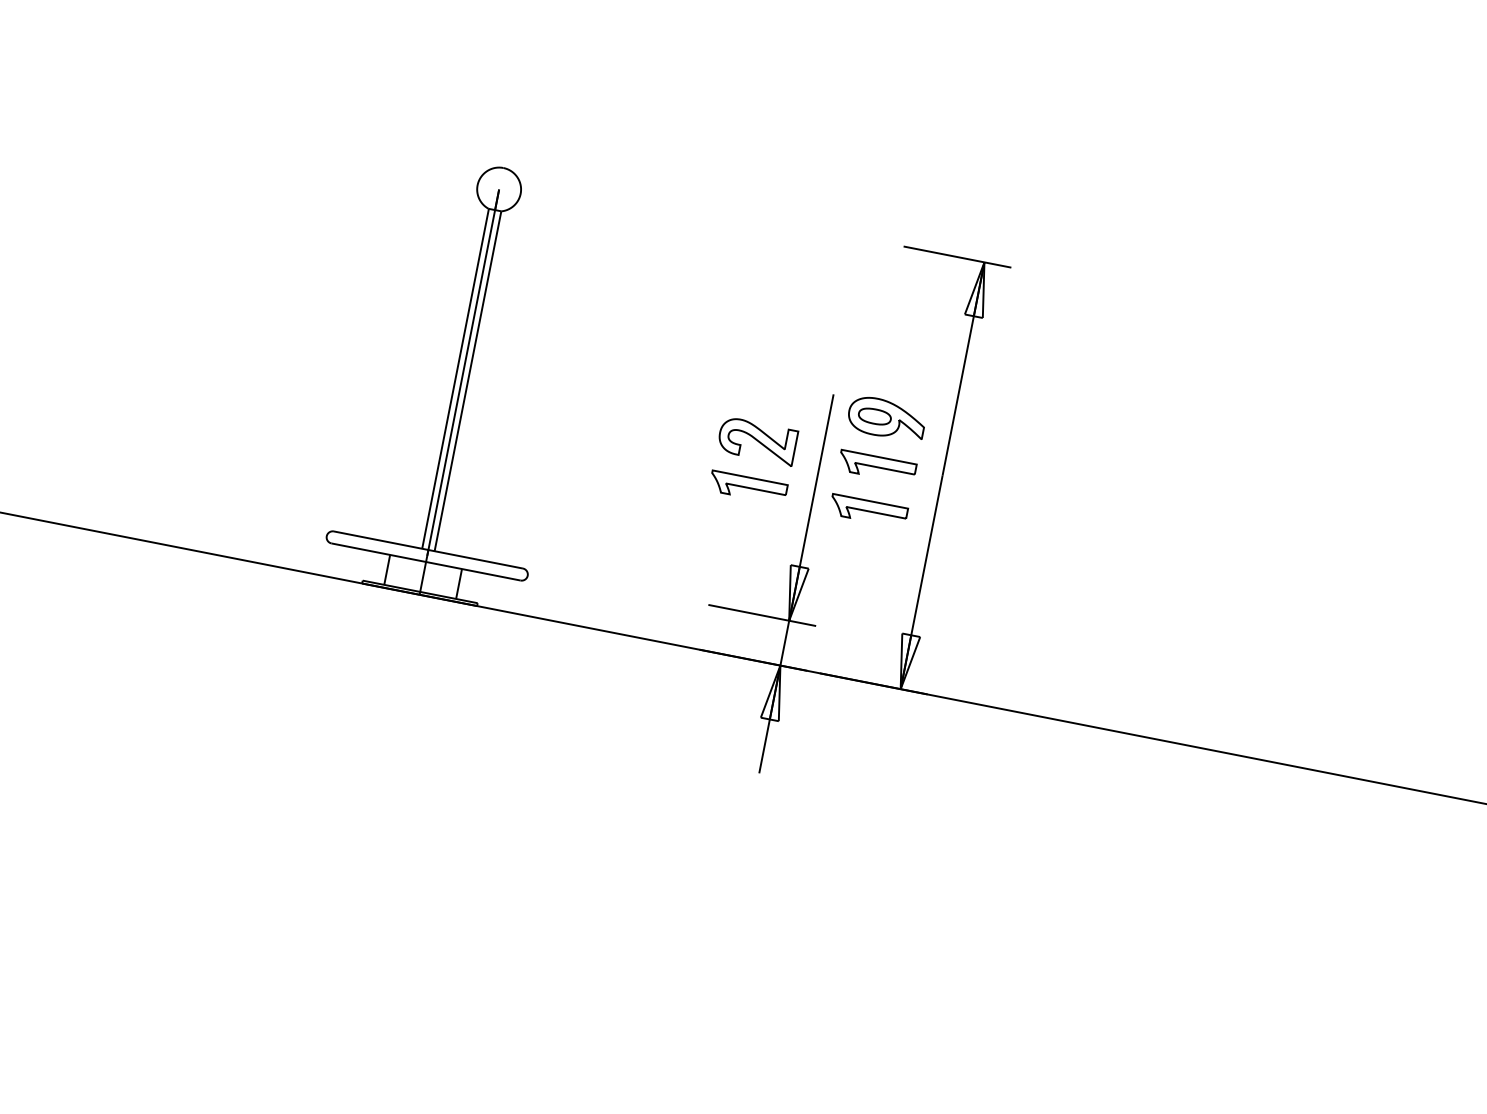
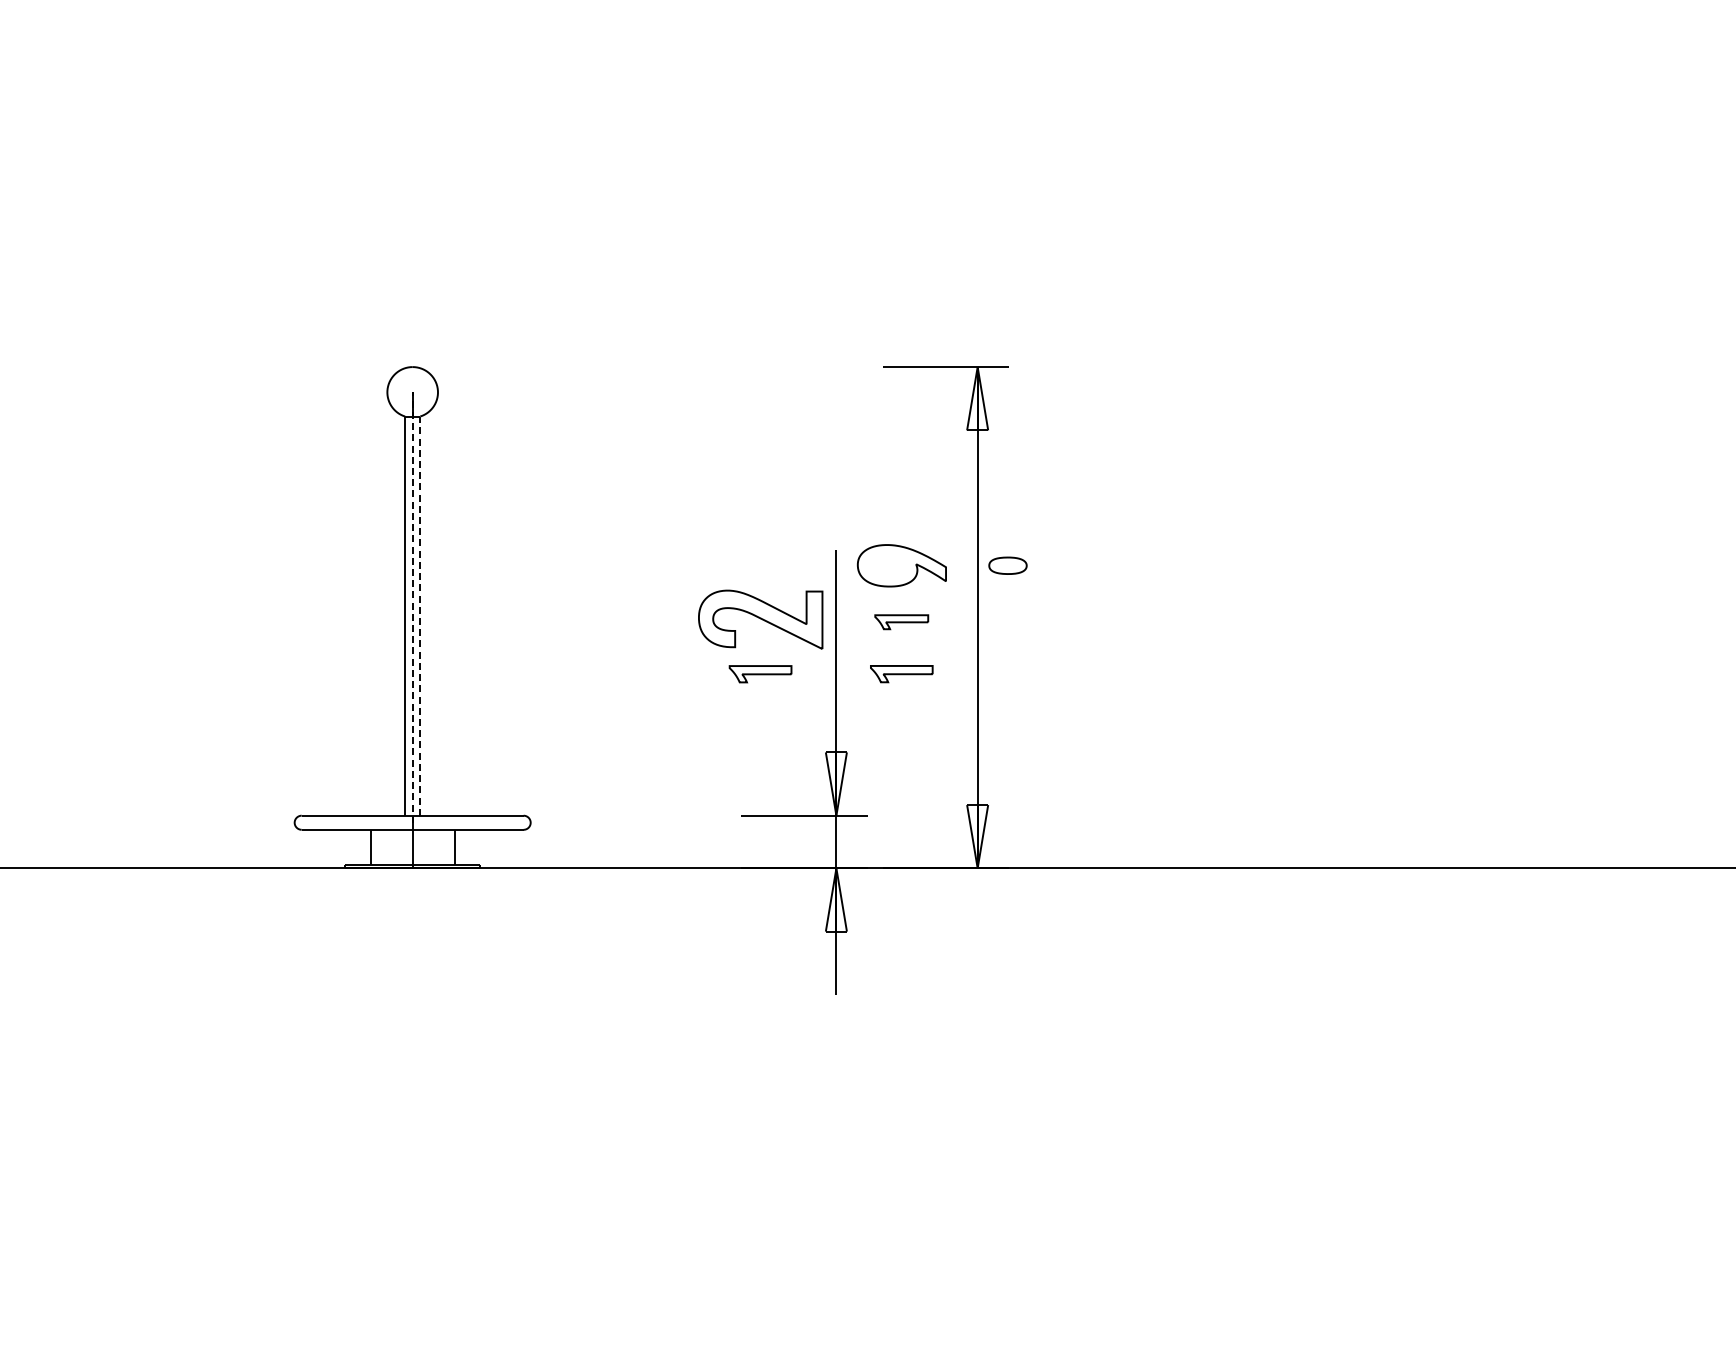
line: (463, 372) -> (412, 607), solid -> dashed
line: (467, 381) -> (419, 616), solid -> dashed
part: (874, 416) -> (1007, 565), moved
part: (757, 441) -> (760, 619), size x1.4
part: (877, 466) -> (901, 621), size x0.6
part: (748, 486) -> (760, 673), size x0.7
part: (868, 510) -> (901, 673), size x0.7

